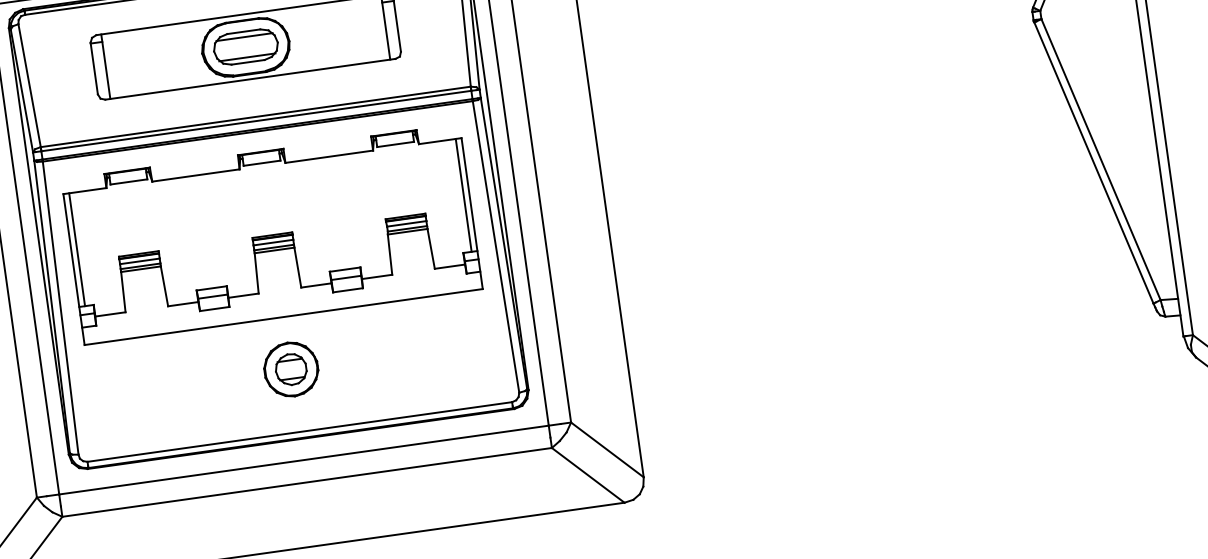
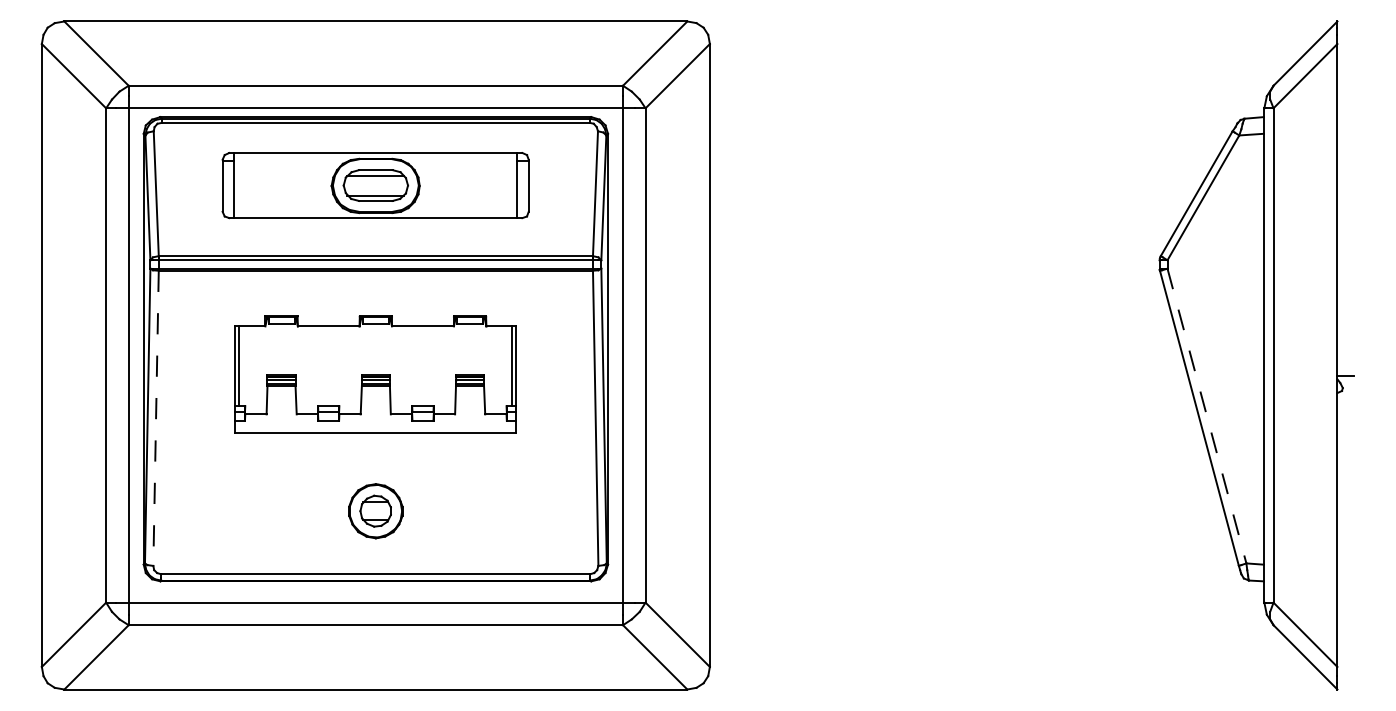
line: (1100, 160) -> (1206, 416), solid -> dashed
part: (271, 234) -> (375, 374), size x0.7
line: (61, 308) -> (156, 418), solid -> dashed

